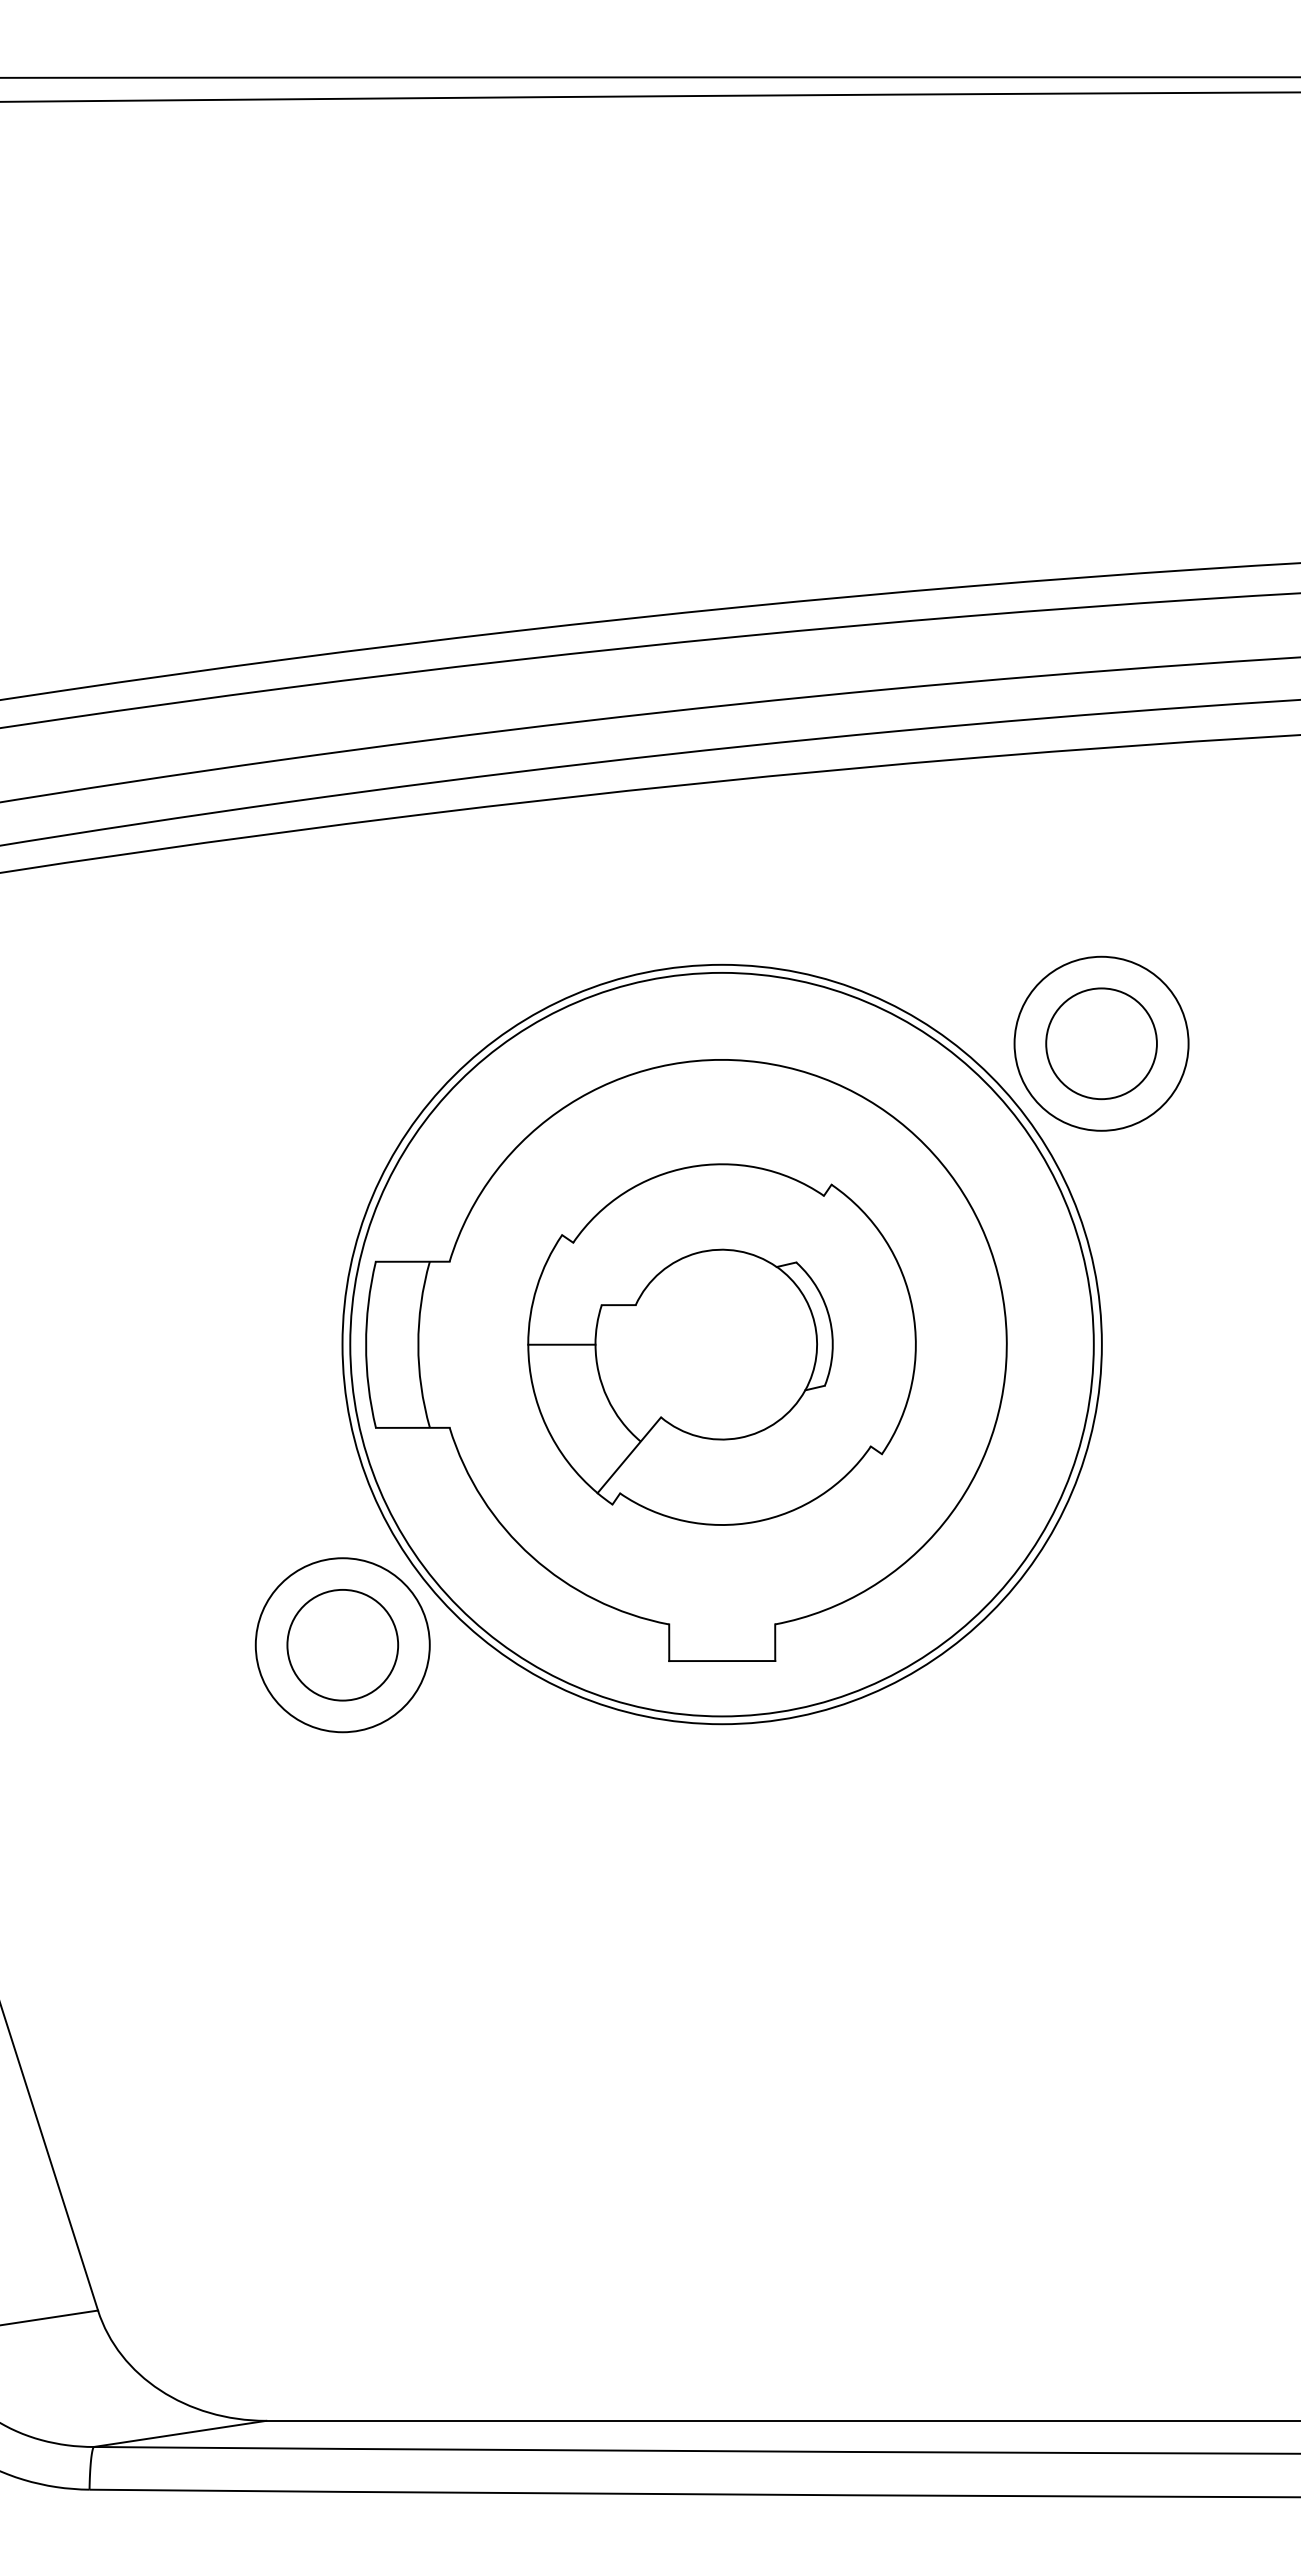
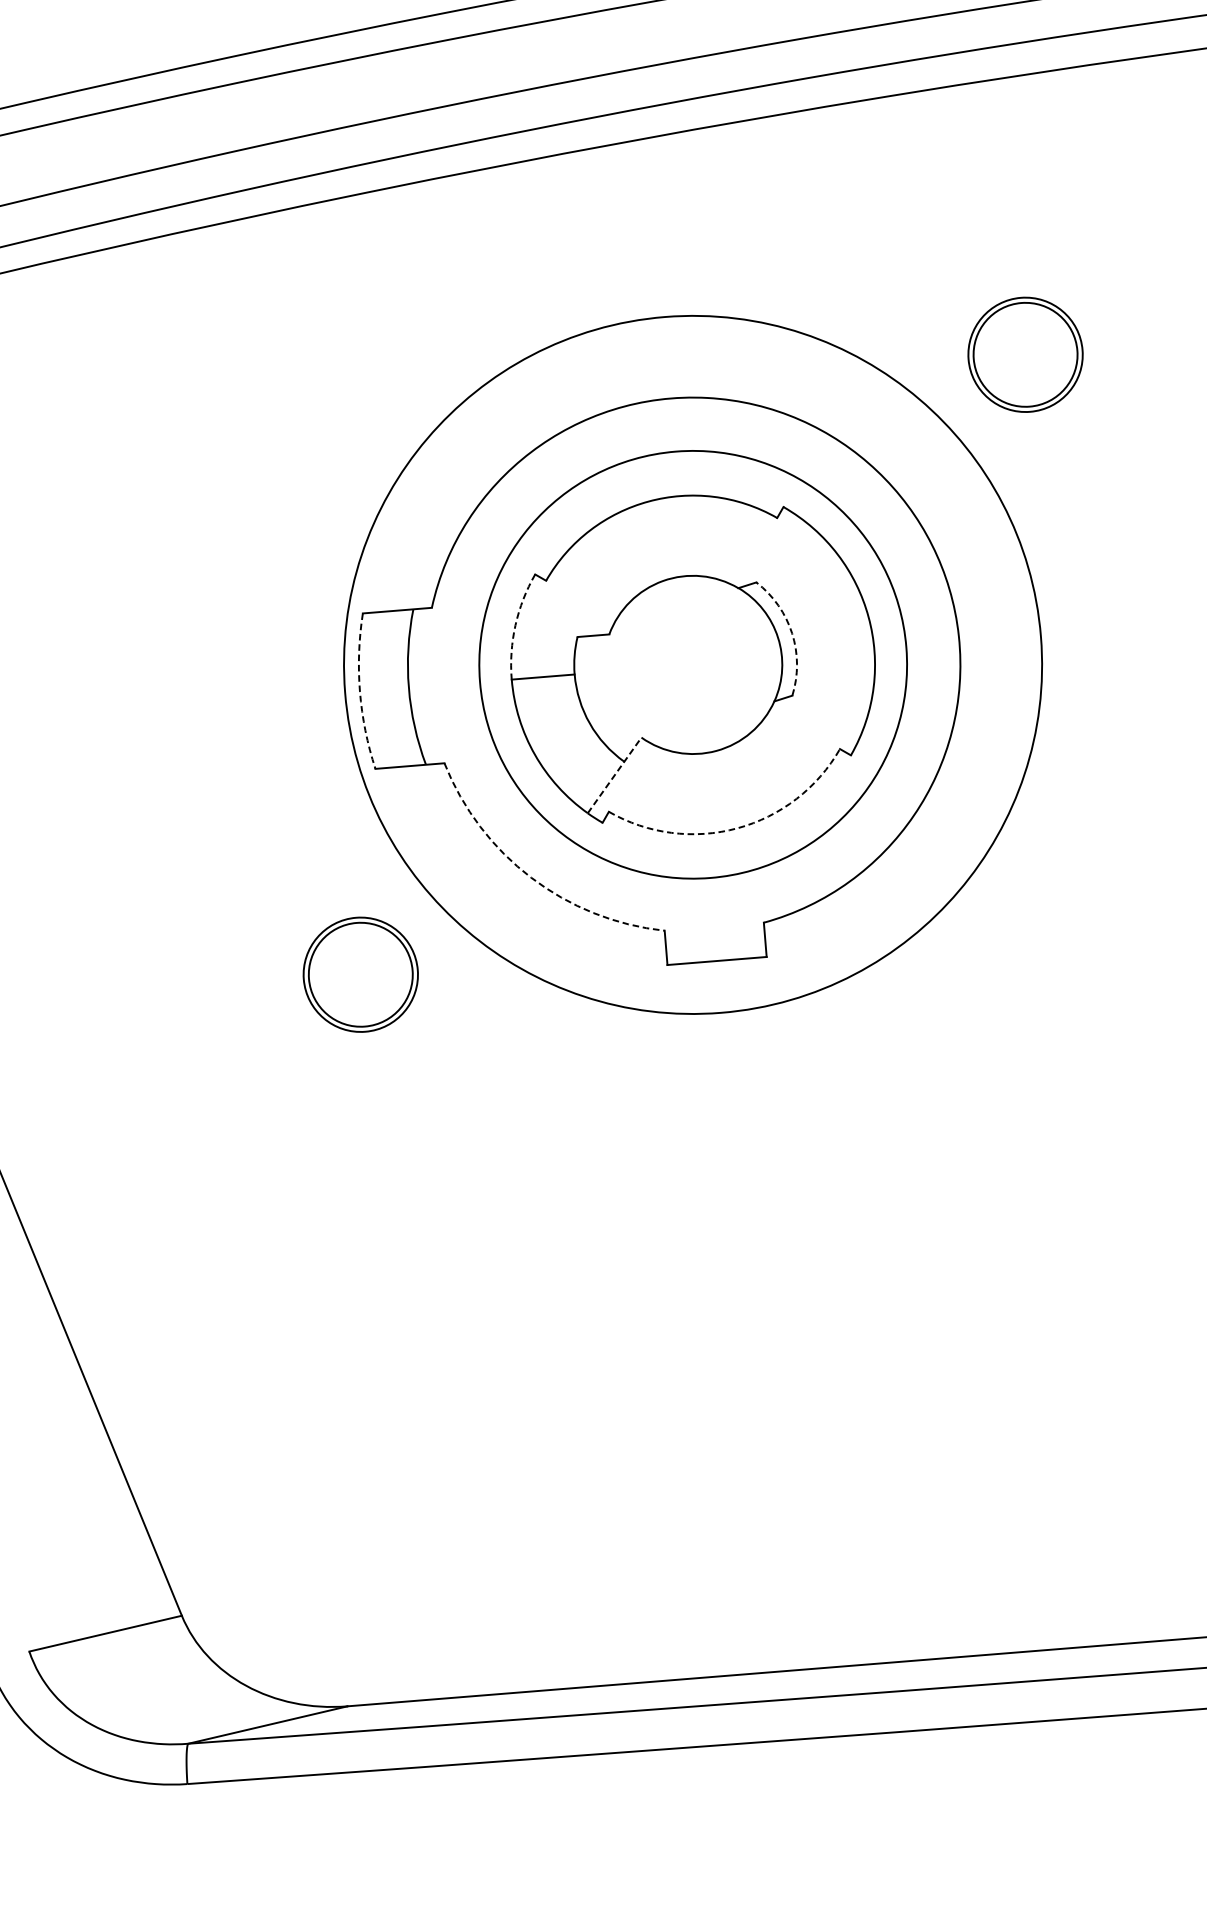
circle: (1101, 1043) -> (1025, 354), size x0.7
arc: (536, 1287) -> (515, 625), solid -> dashed
arc: (829, 1319) -> (791, 633), solid -> dashed
arc: (366, 1344) -> (360, 691), solid -> dashed
circle: (721, 1344) -> (692, 664), size x0.6
line: (629, 1454) -> (614, 774), solid -> dashed
arc: (755, 1521) -> (737, 827), solid -> dashed
arc: (532, 1556) -> (531, 877), solid -> dashed
circle: (342, 1645) -> (360, 975), size x0.7

